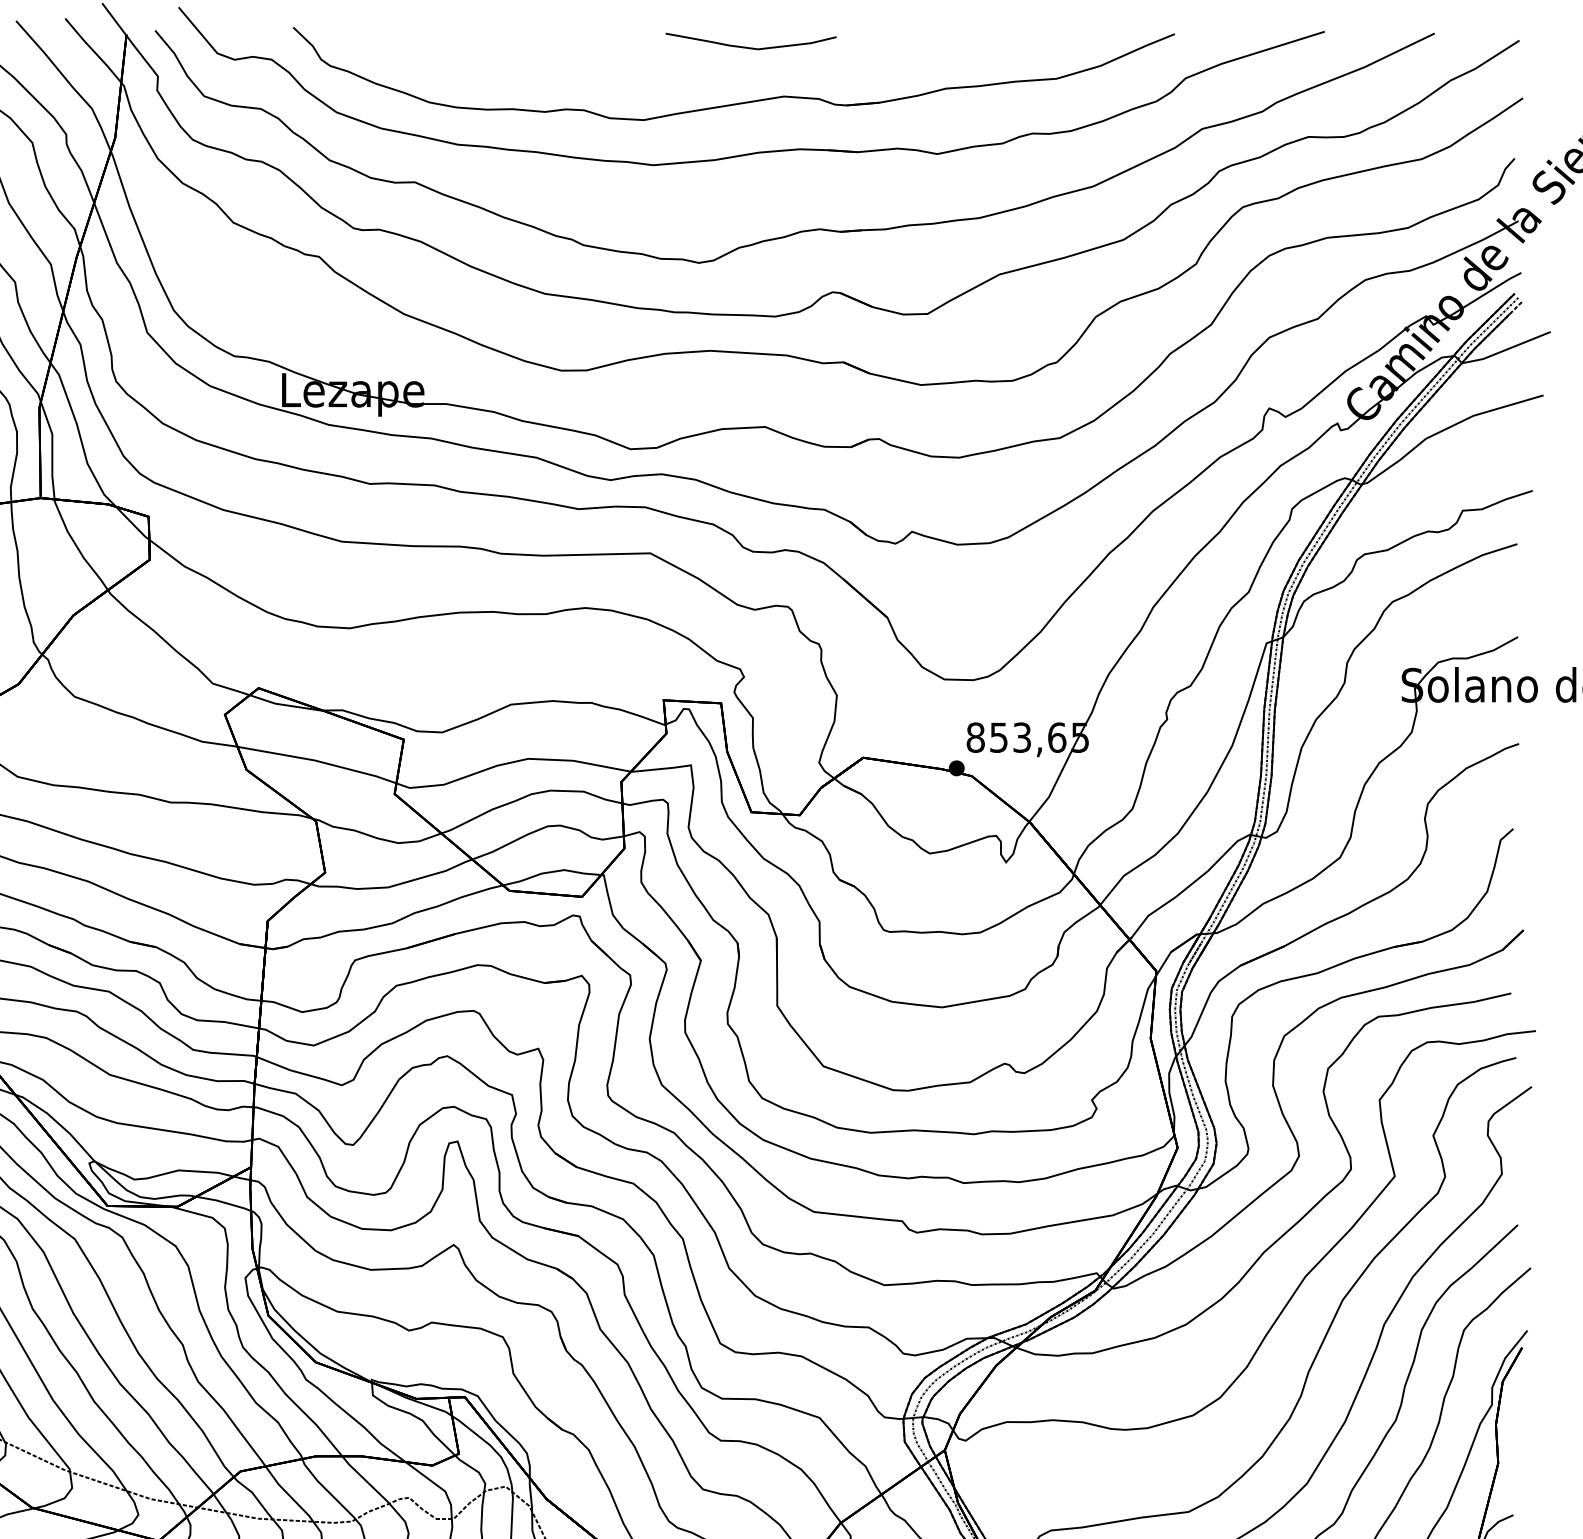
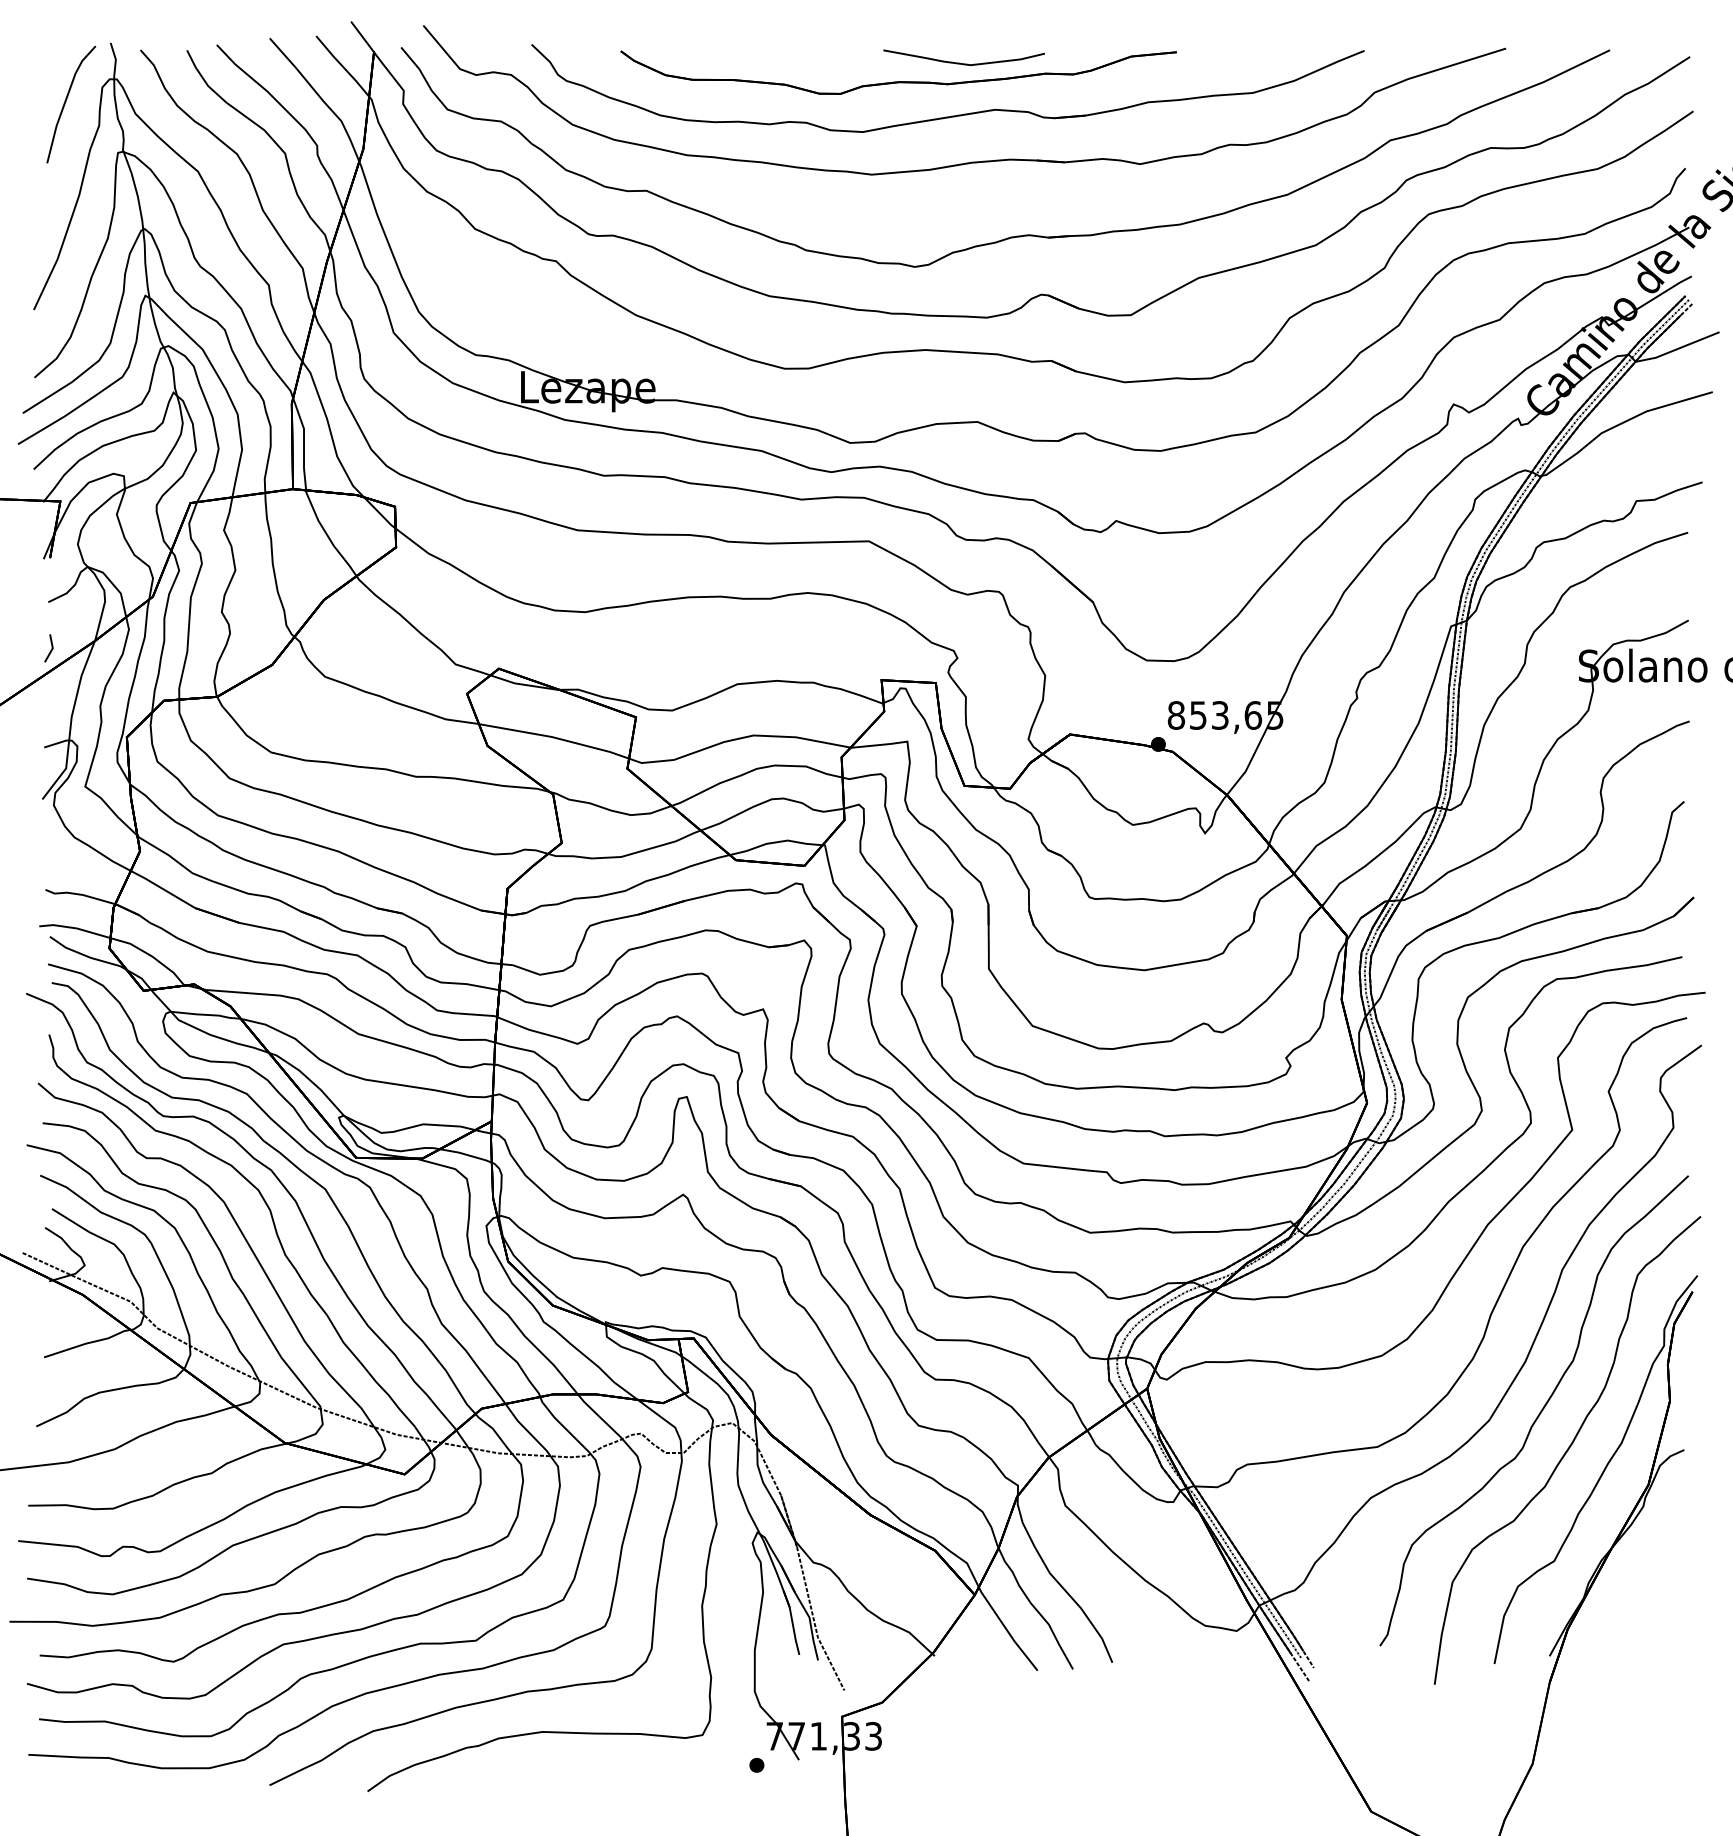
part: (681, 66) -> (898, 81), added

